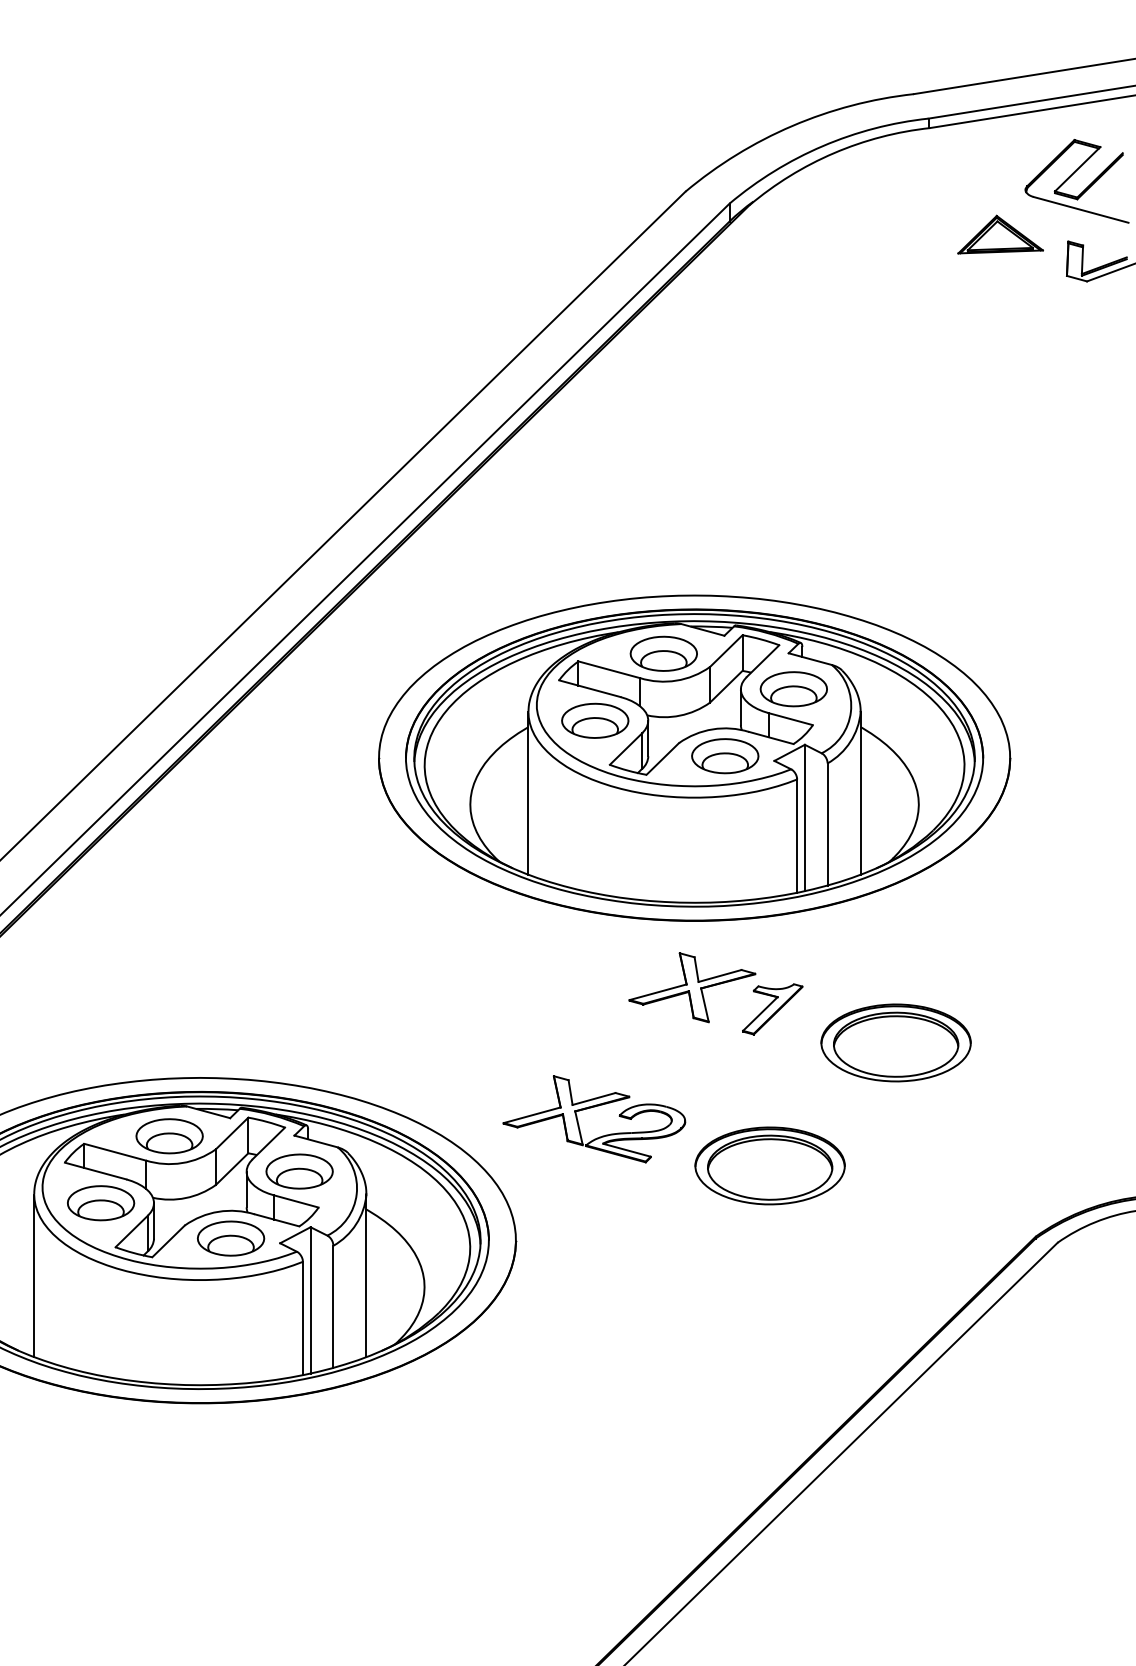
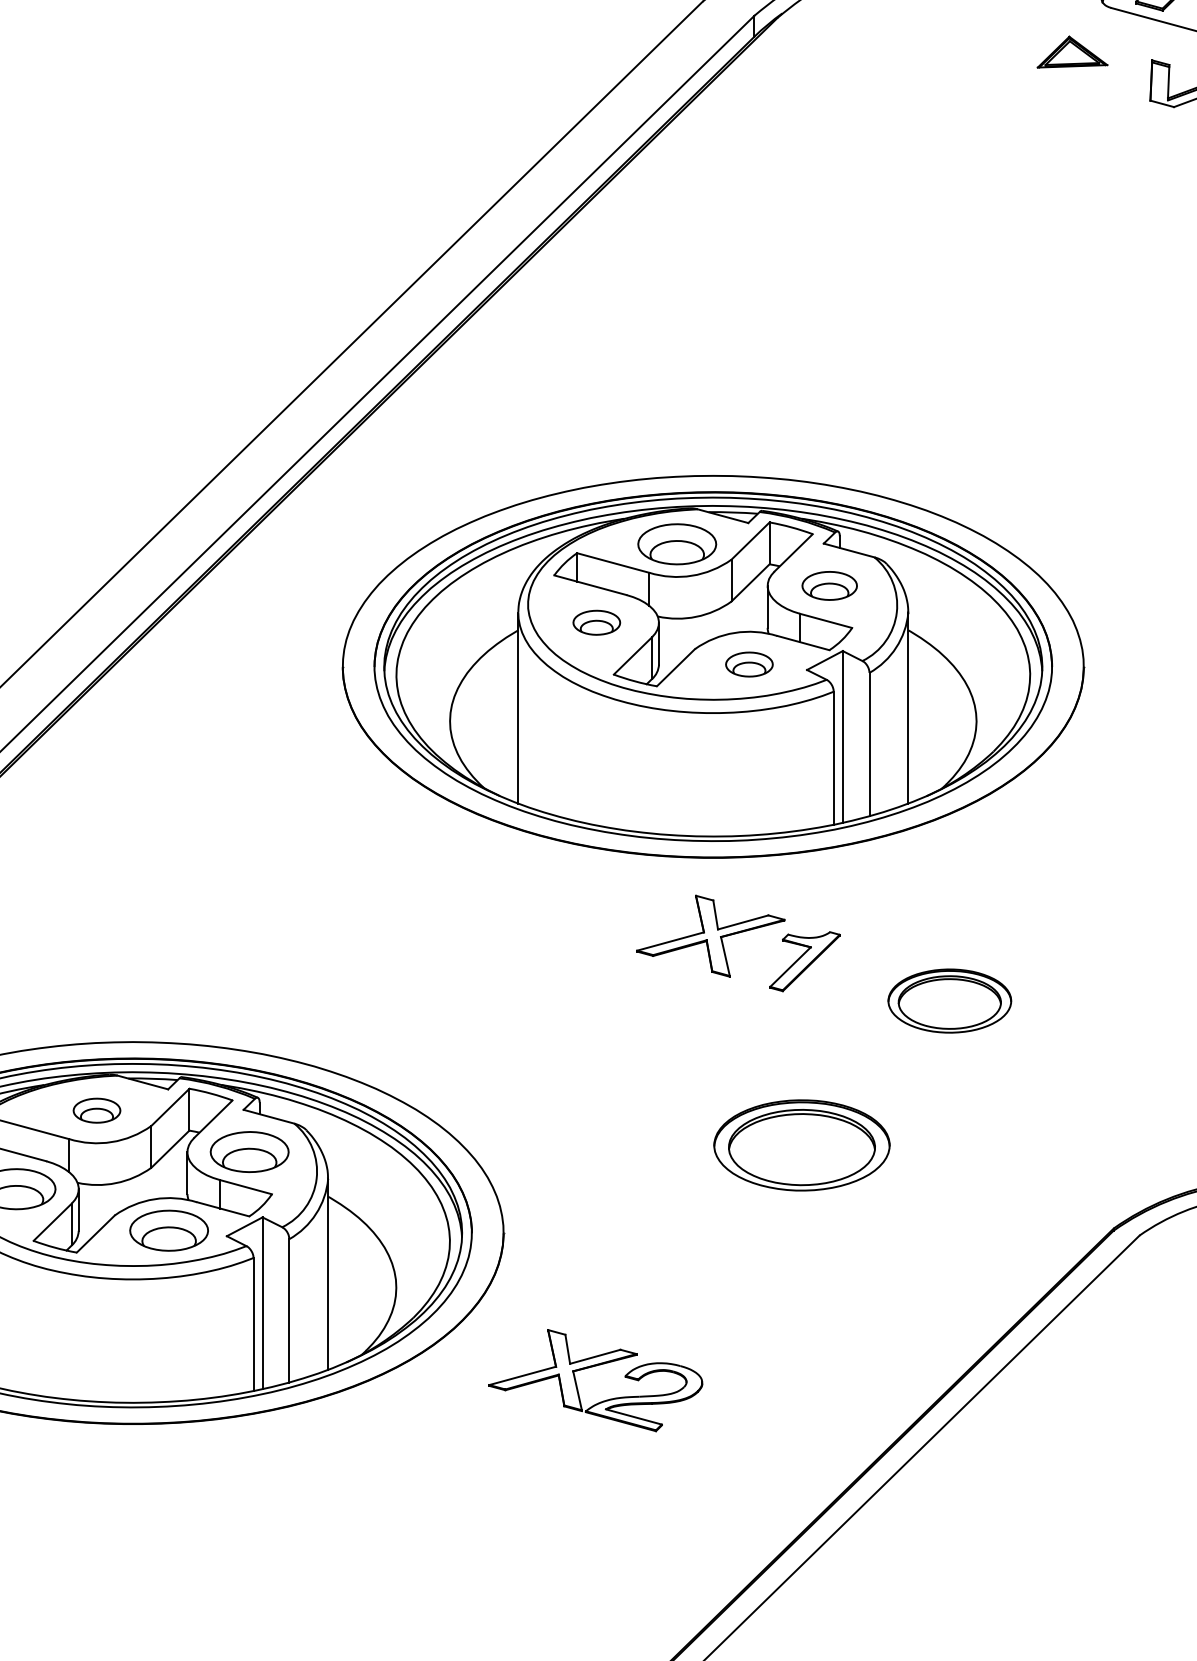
part: (1000, 234) -> (1072, 52), size x0.7
part: (793, 689) -> (829, 586), size x0.7
part: (595, 720) -> (596, 622), size x0.6
part: (725, 756) -> (749, 664), size x0.6
part: (895, 1042) -> (949, 1000), size x0.7
part: (591, 1108) -> (592, 1367), moved
part: (169, 1136) -> (96, 1110), size x0.6

